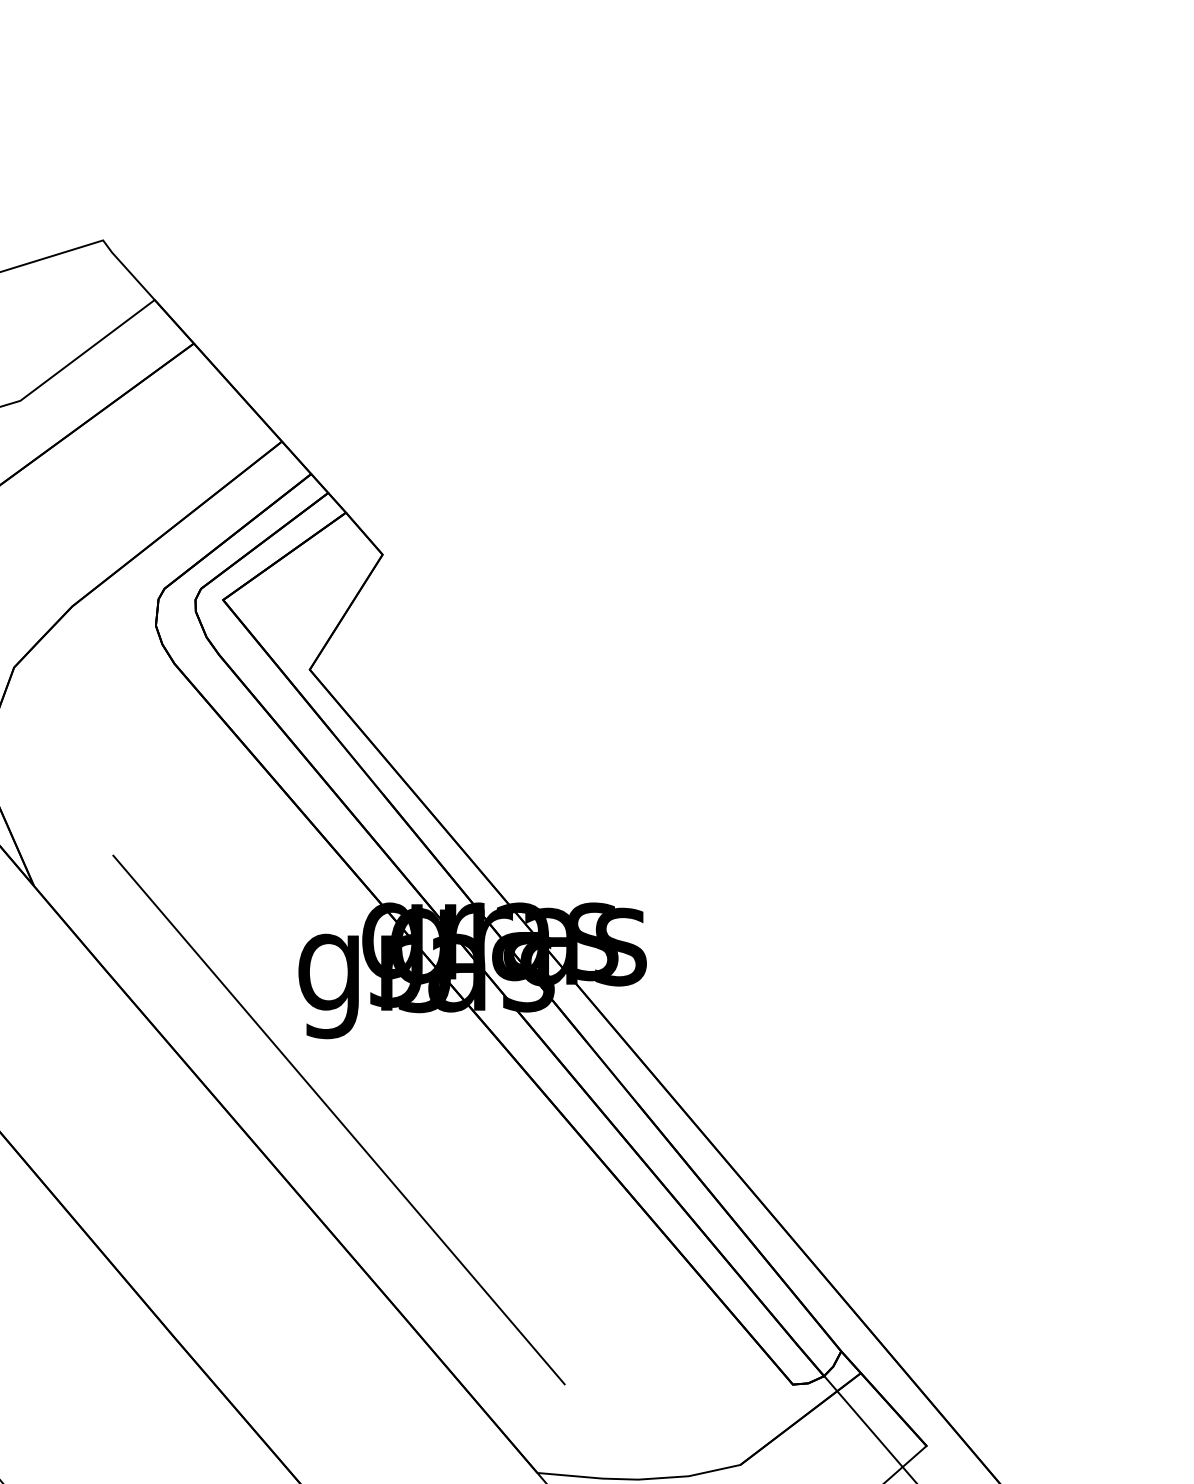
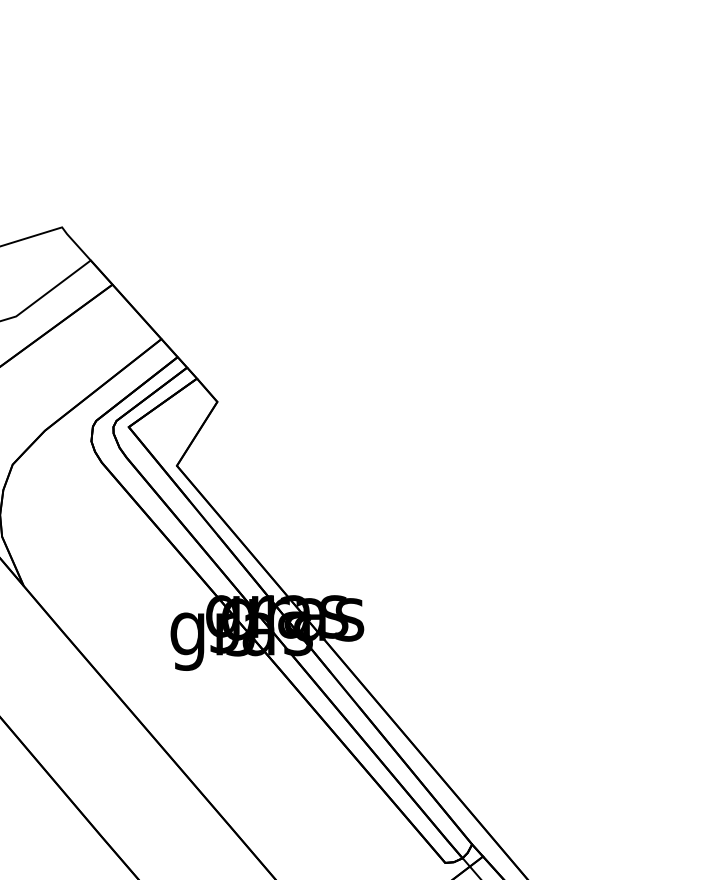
line: (337, 1119) -> (192, 715), removed

